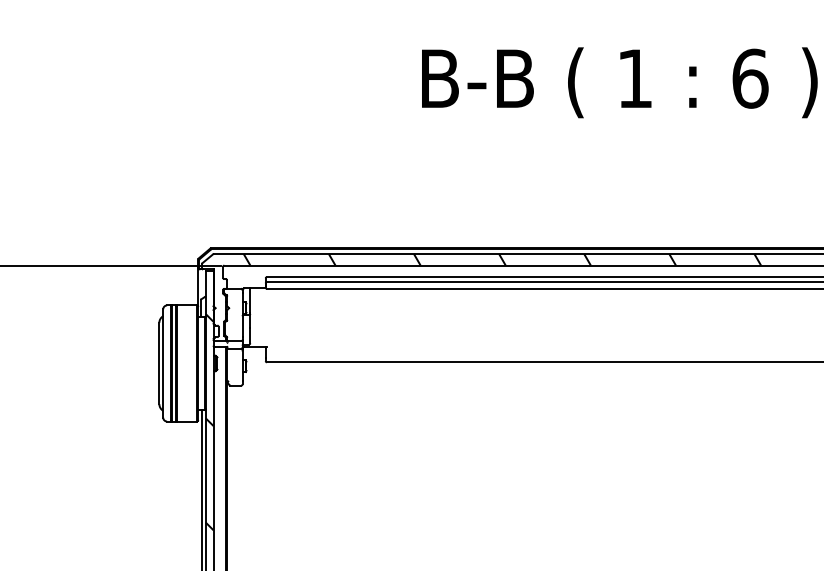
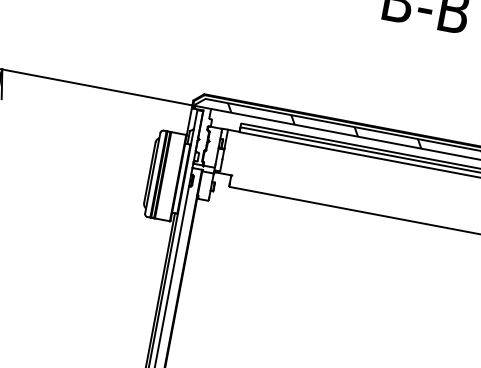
hatch: (209, 422) -> (178, 223), removed

